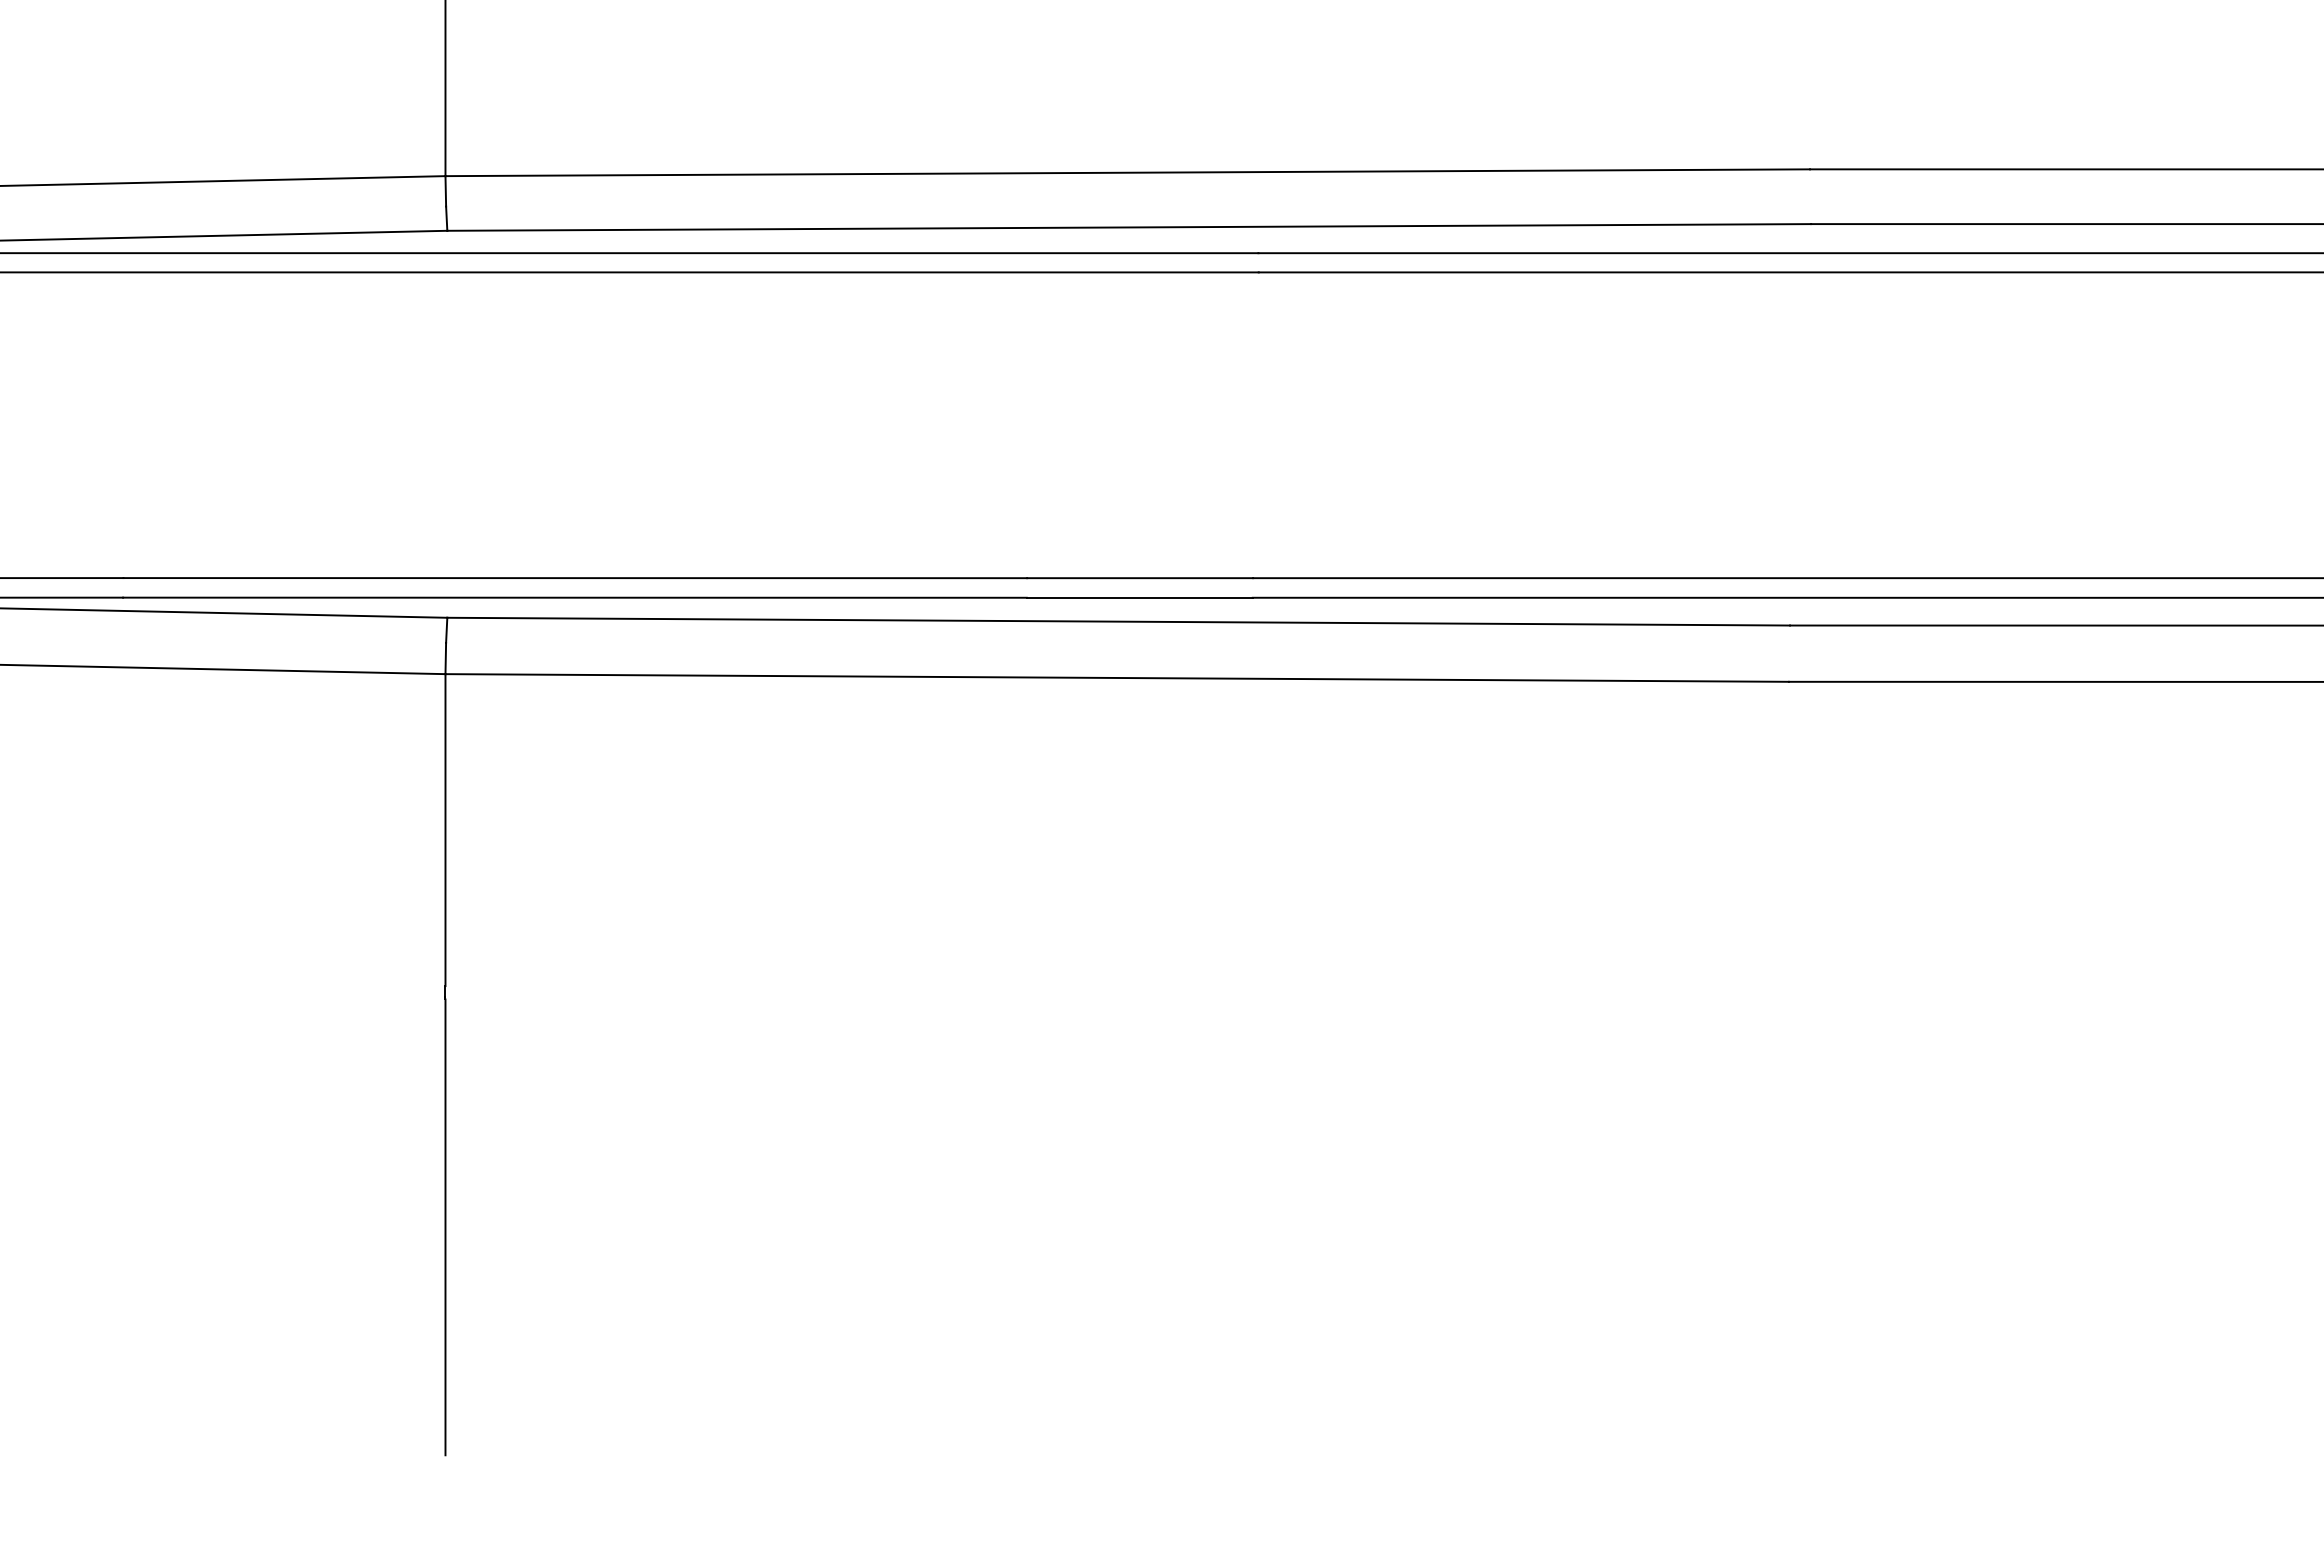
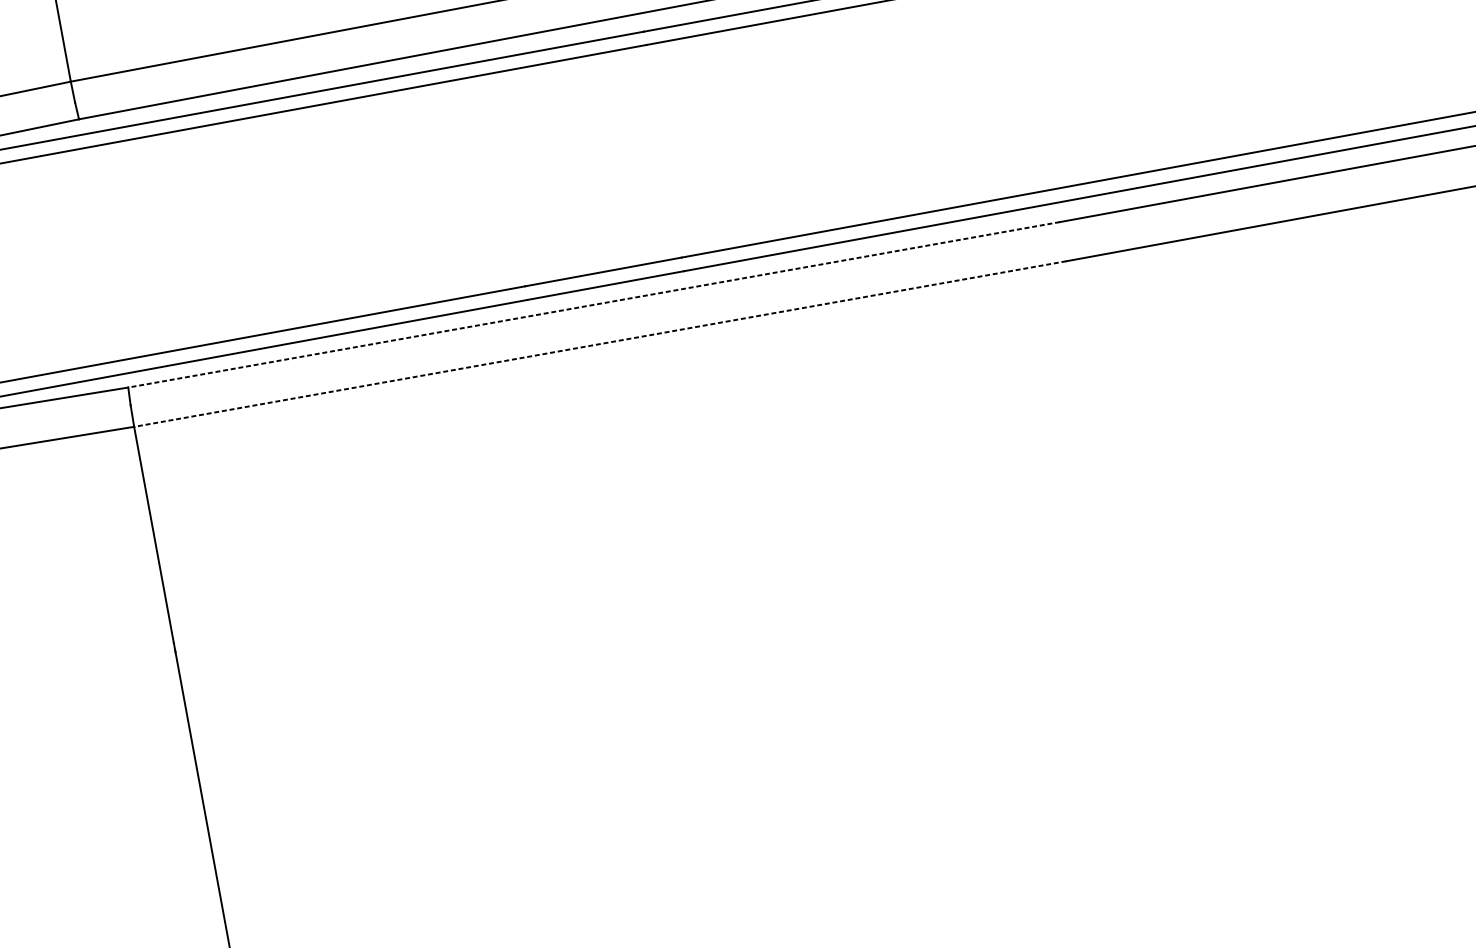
line: (1118, 621) -> (593, 304), solid -> dashed
line: (1117, 677) -> (600, 343), solid -> dashed

